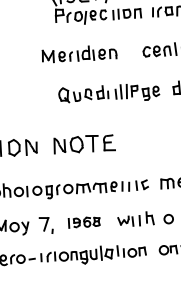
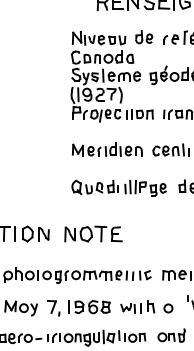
part: (79, 53) -> (107, 149), moved
part: (84, 222) -> (89, 307), size x1.43

